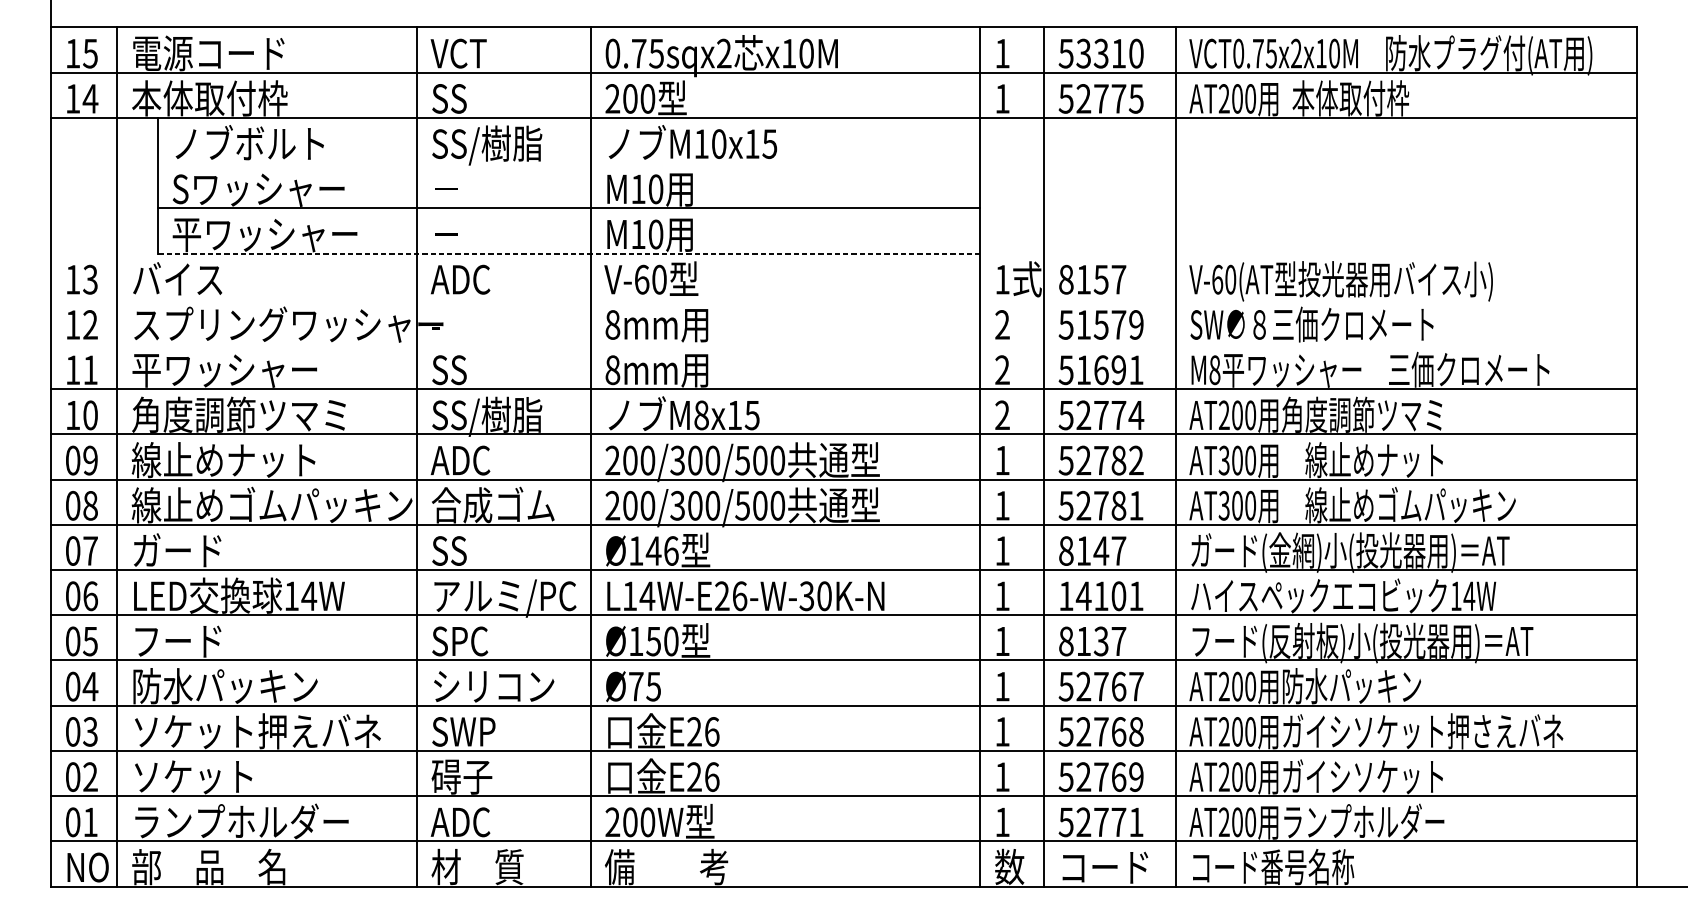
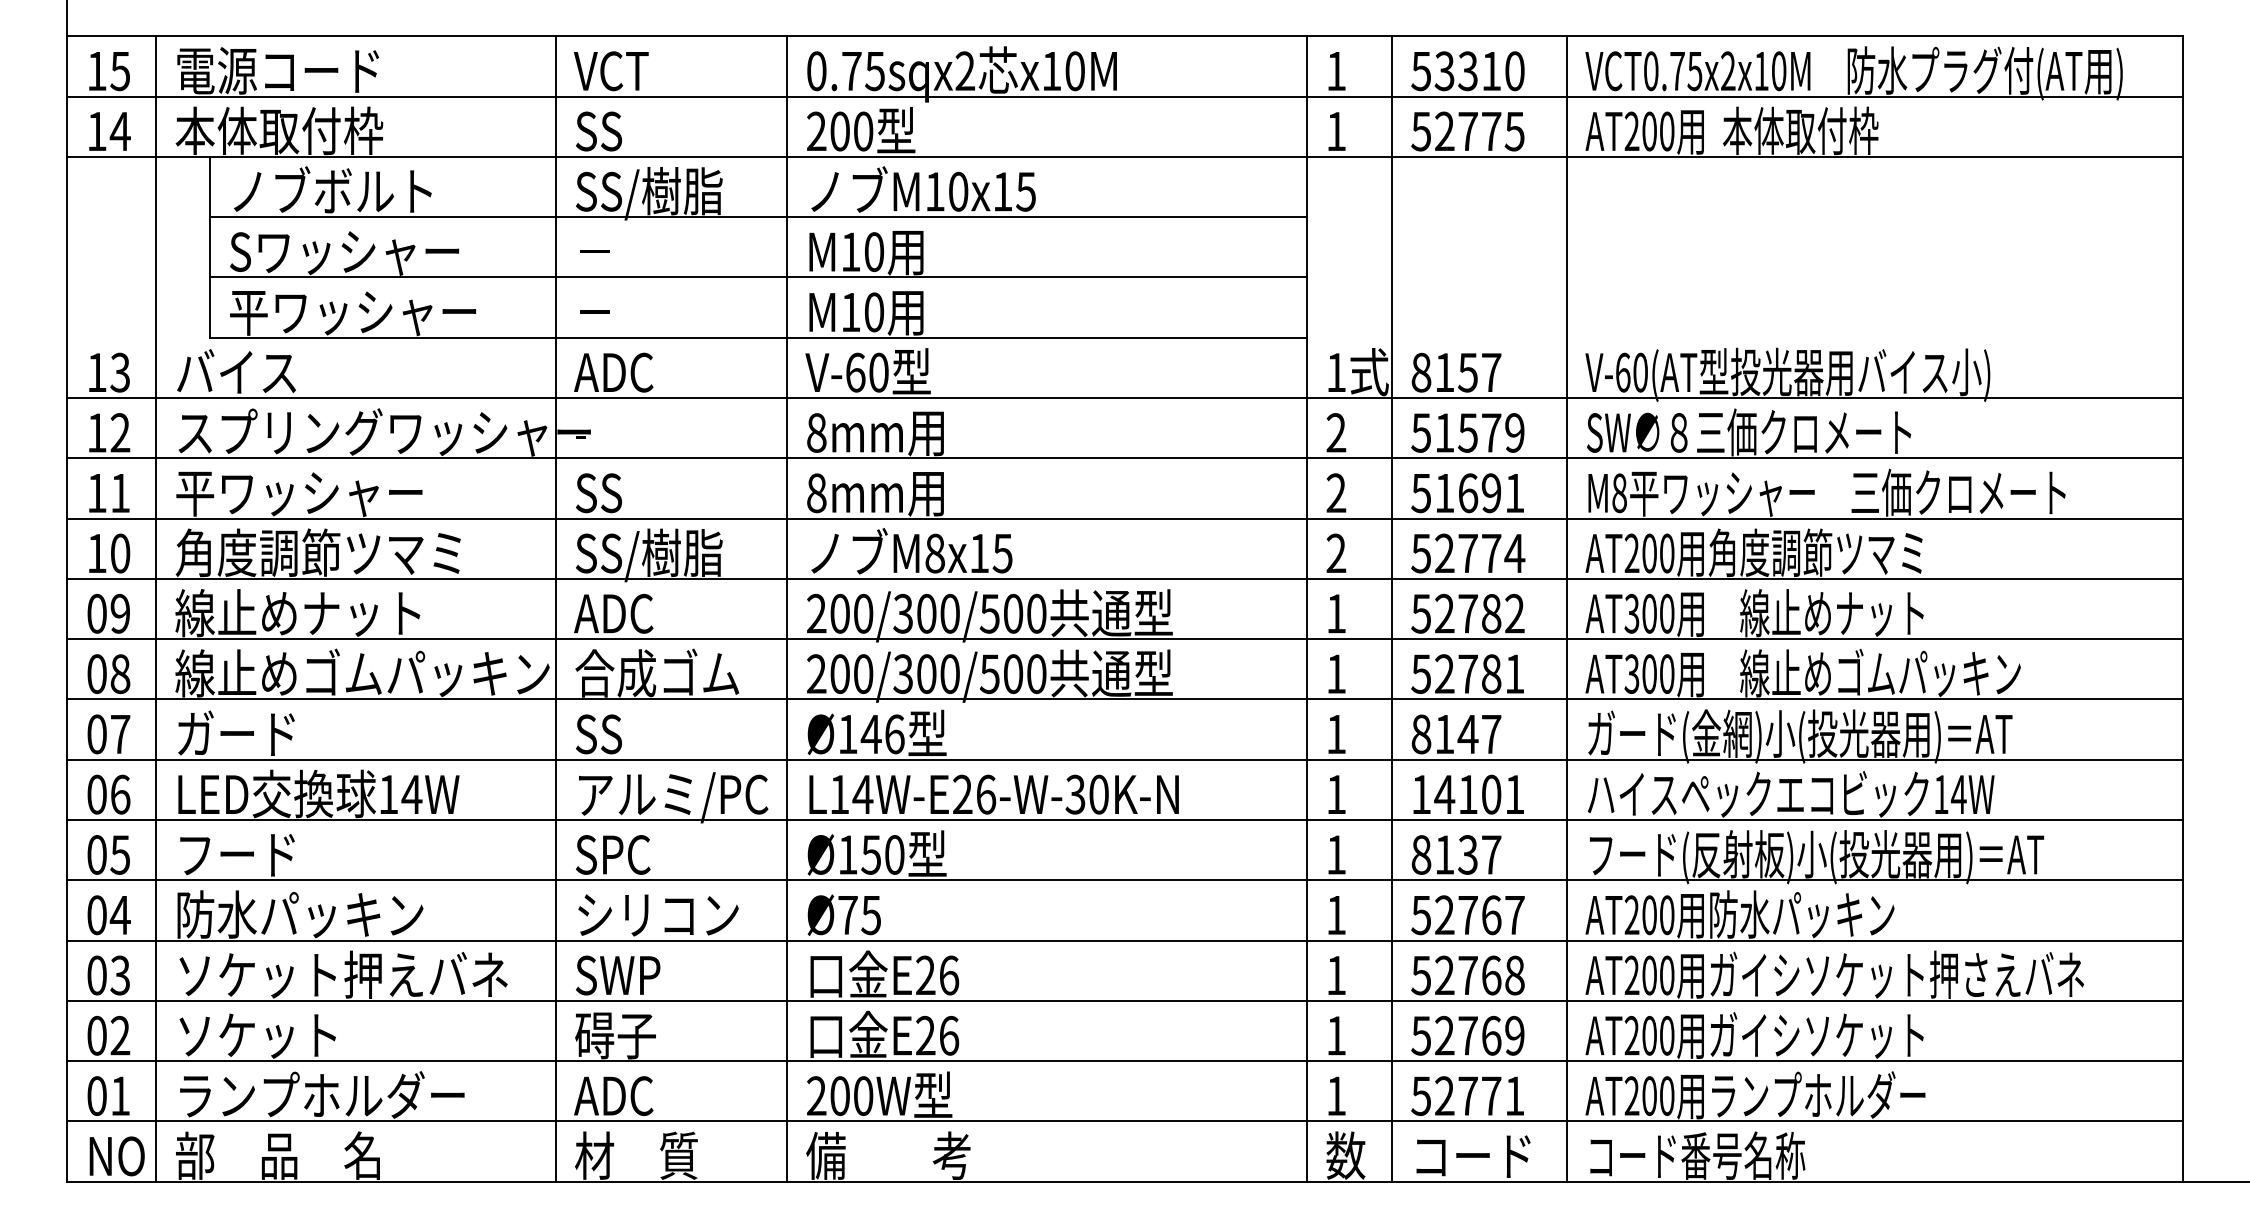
line: (568, 163) -> (757, 217), added
line: (569, 253) -> (758, 337), dashed -> solid
line: (843, 299) -> (1124, 398), added
line: (843, 344) -> (1124, 458), added

